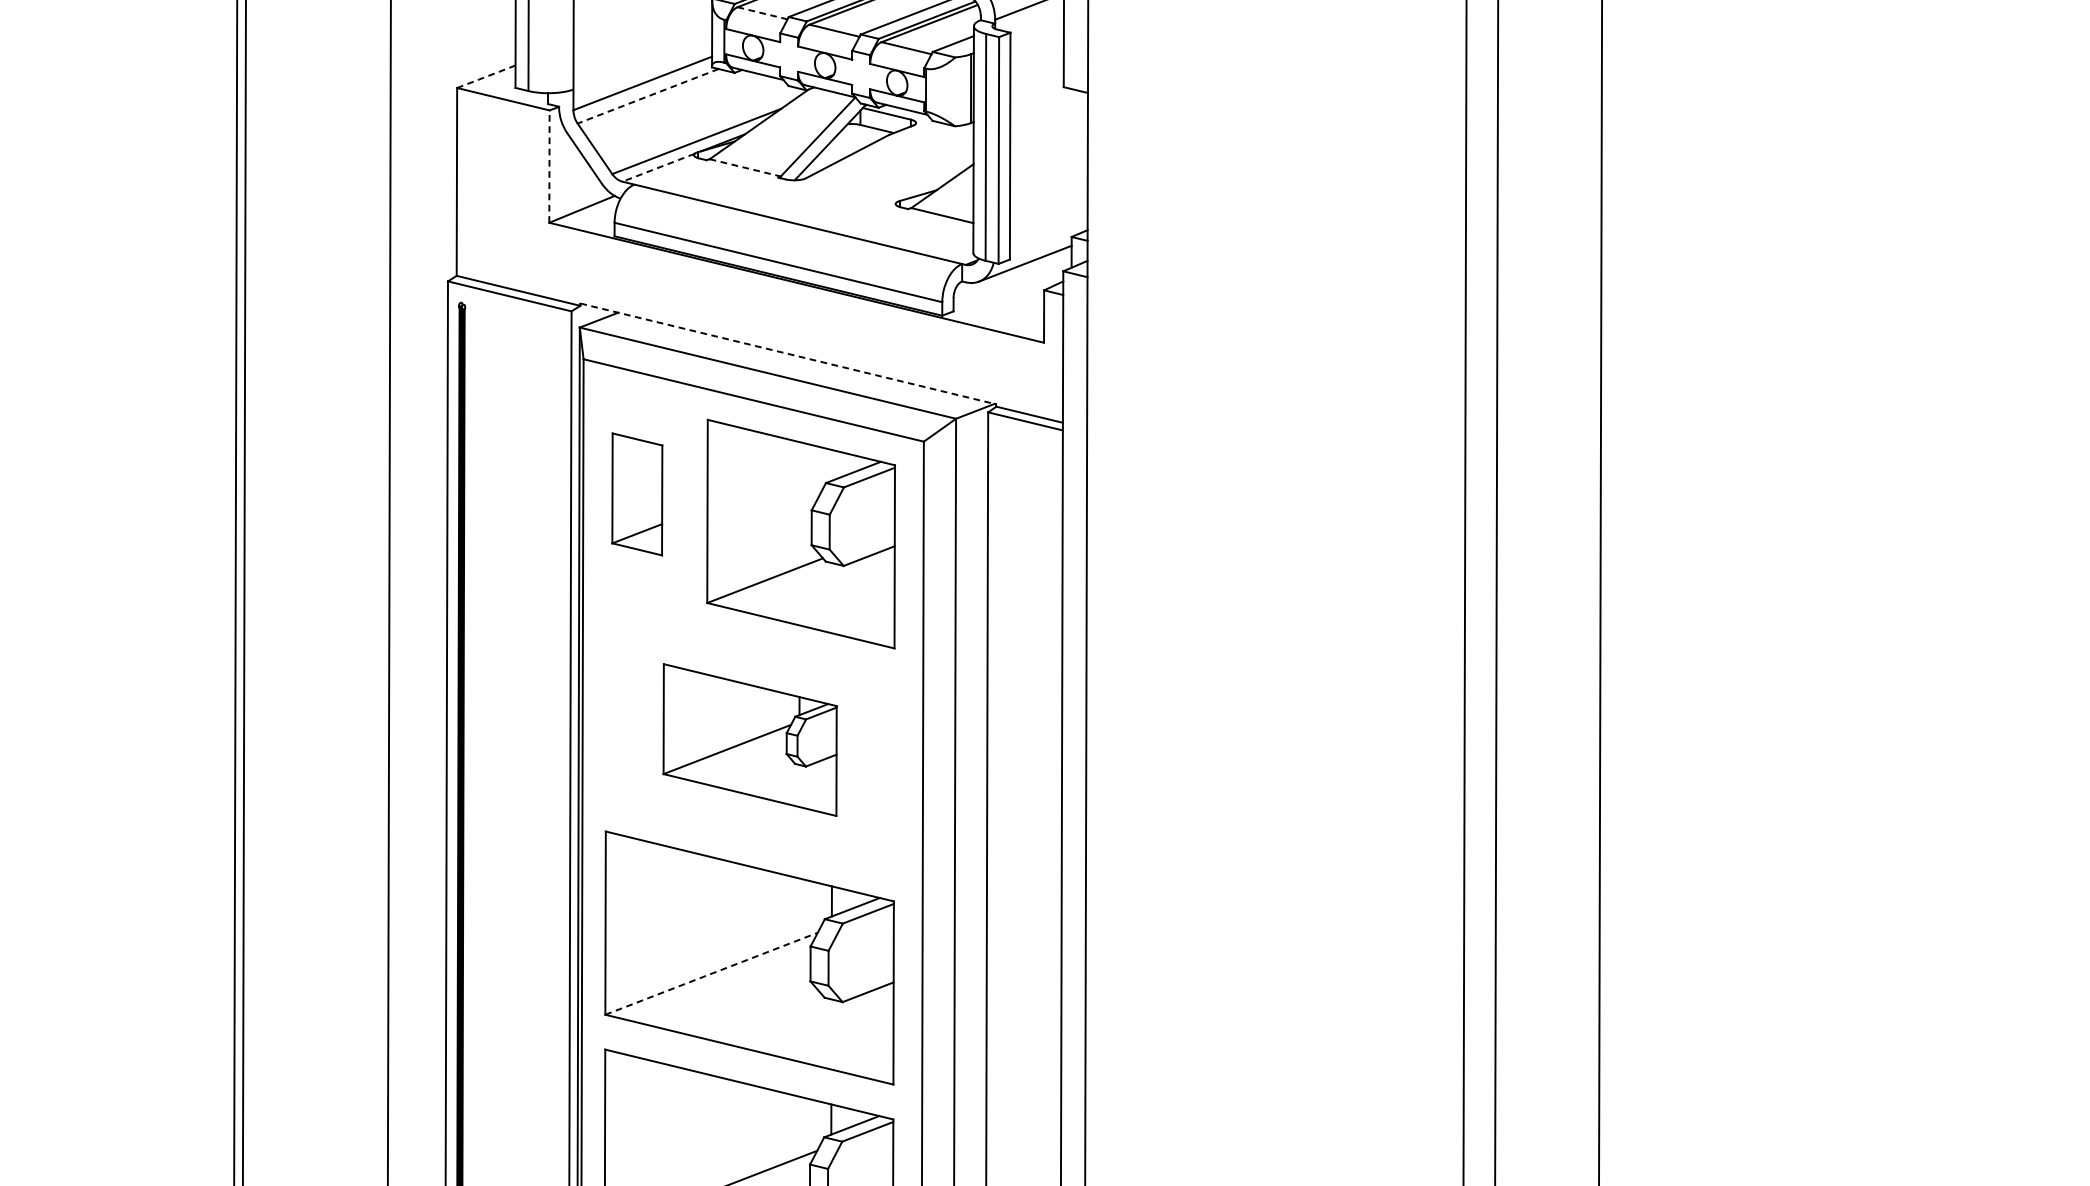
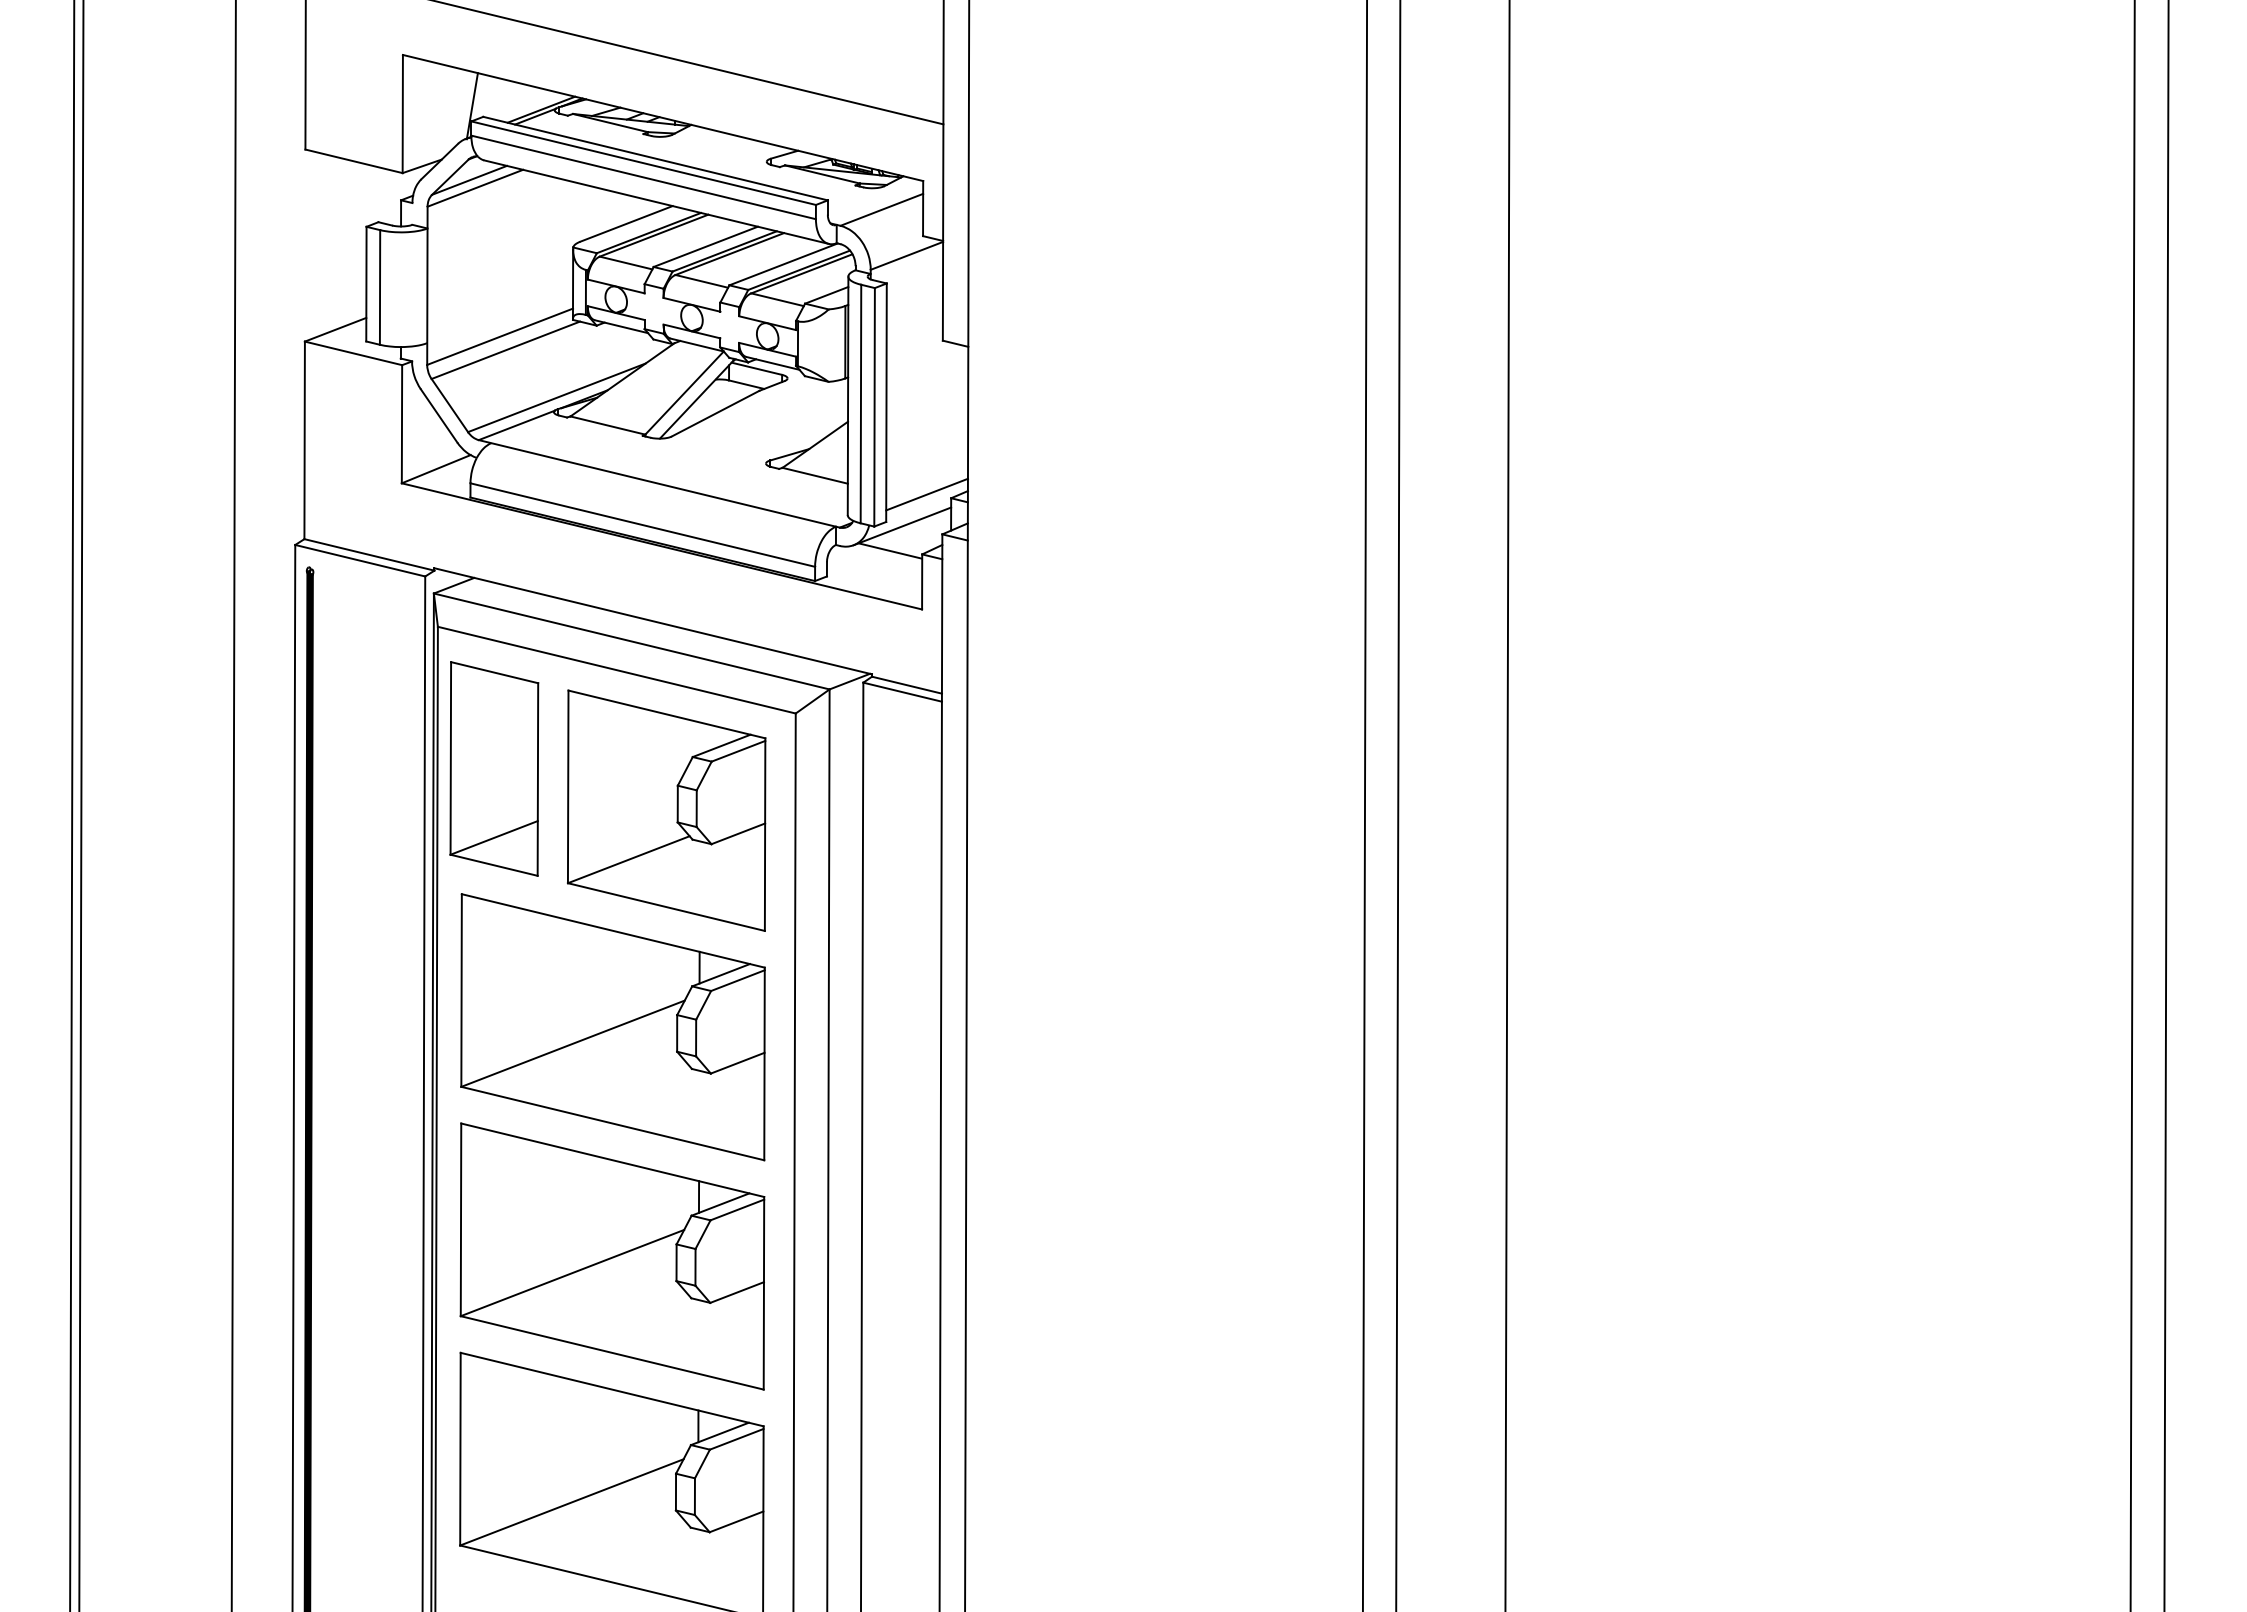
line: (762, 13) -> (626, 263), dashed -> solid
line: (486, 76) -> (335, 329), dashed -> solid
line: (647, 96) -> (505, 350), dashed -> solid
line: (549, 165) -> (402, 423), dashed -> solid
line: (658, 167) -> (516, 425), dashed -> solid
line: (745, 167) -> (608, 425), dashed -> solid
line: (1048, 233) -> (926, 494), added
line: (1013, 286) -> (889, 550), added
line: (788, 354) -> (653, 621), dashed -> solid
part: (637, 493) -> (494, 768), size x1.67
part: (749, 740) -> (612, 1027), size x1.67
line: (711, 974) -> (572, 1273), dashed -> solid

